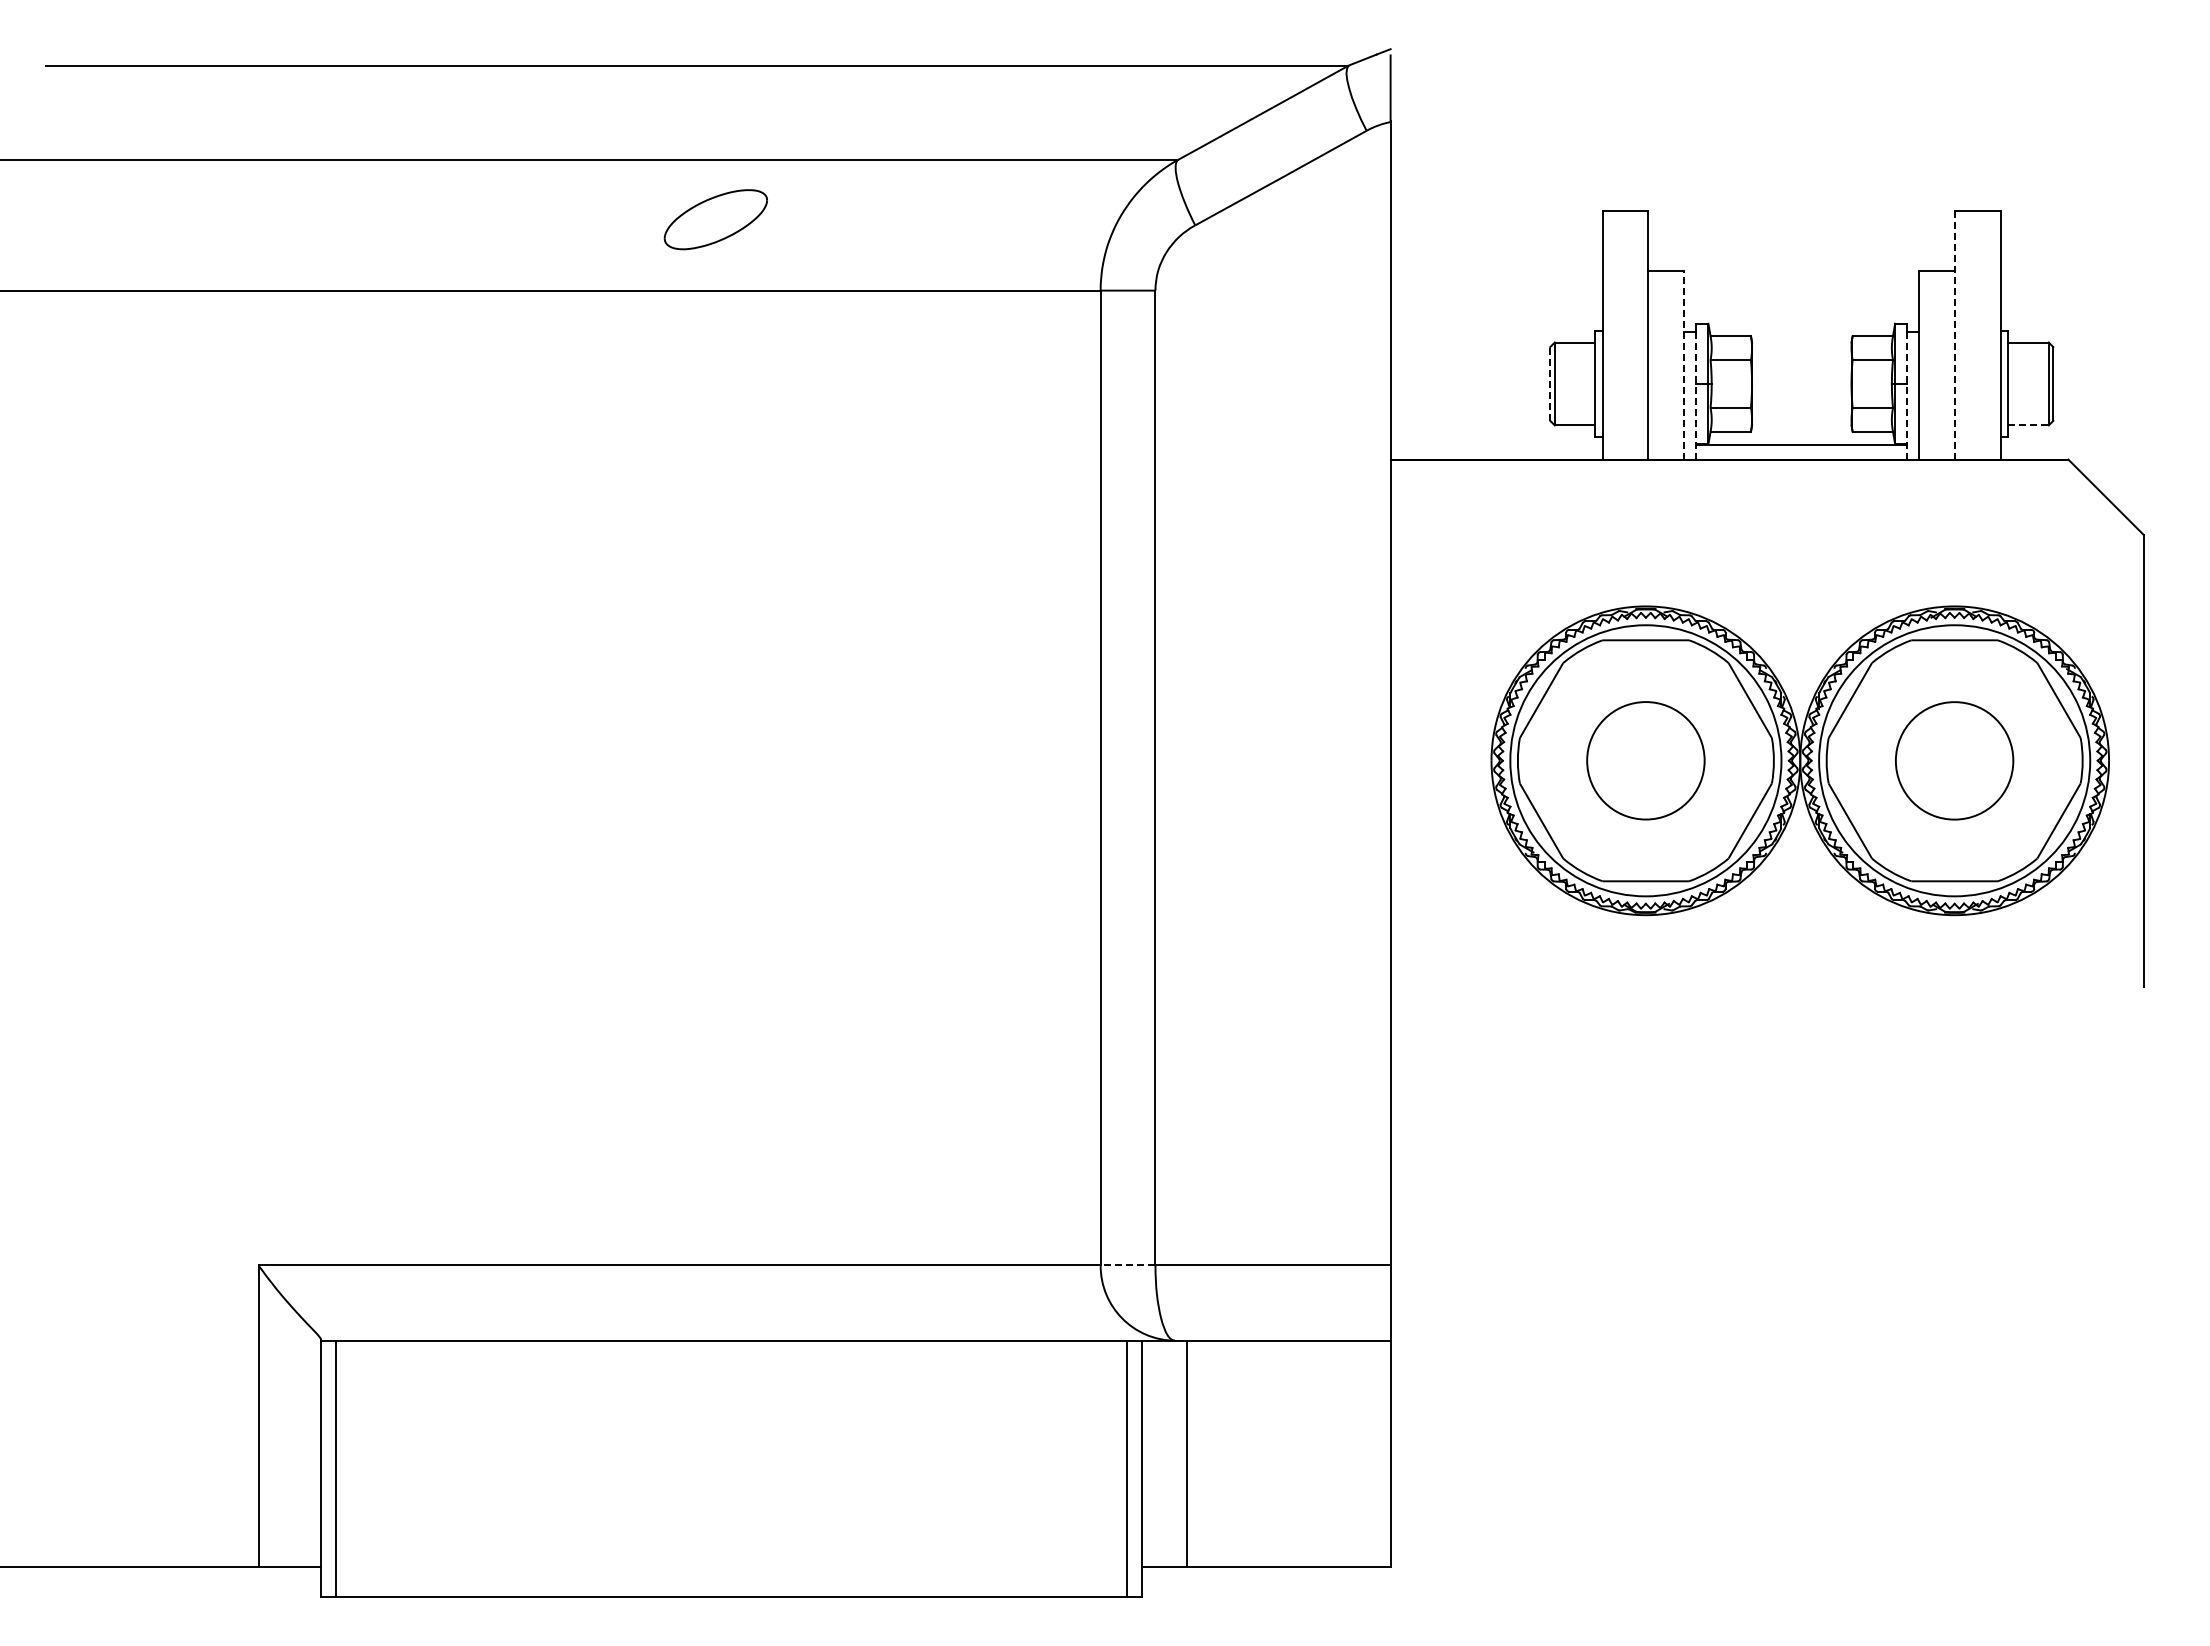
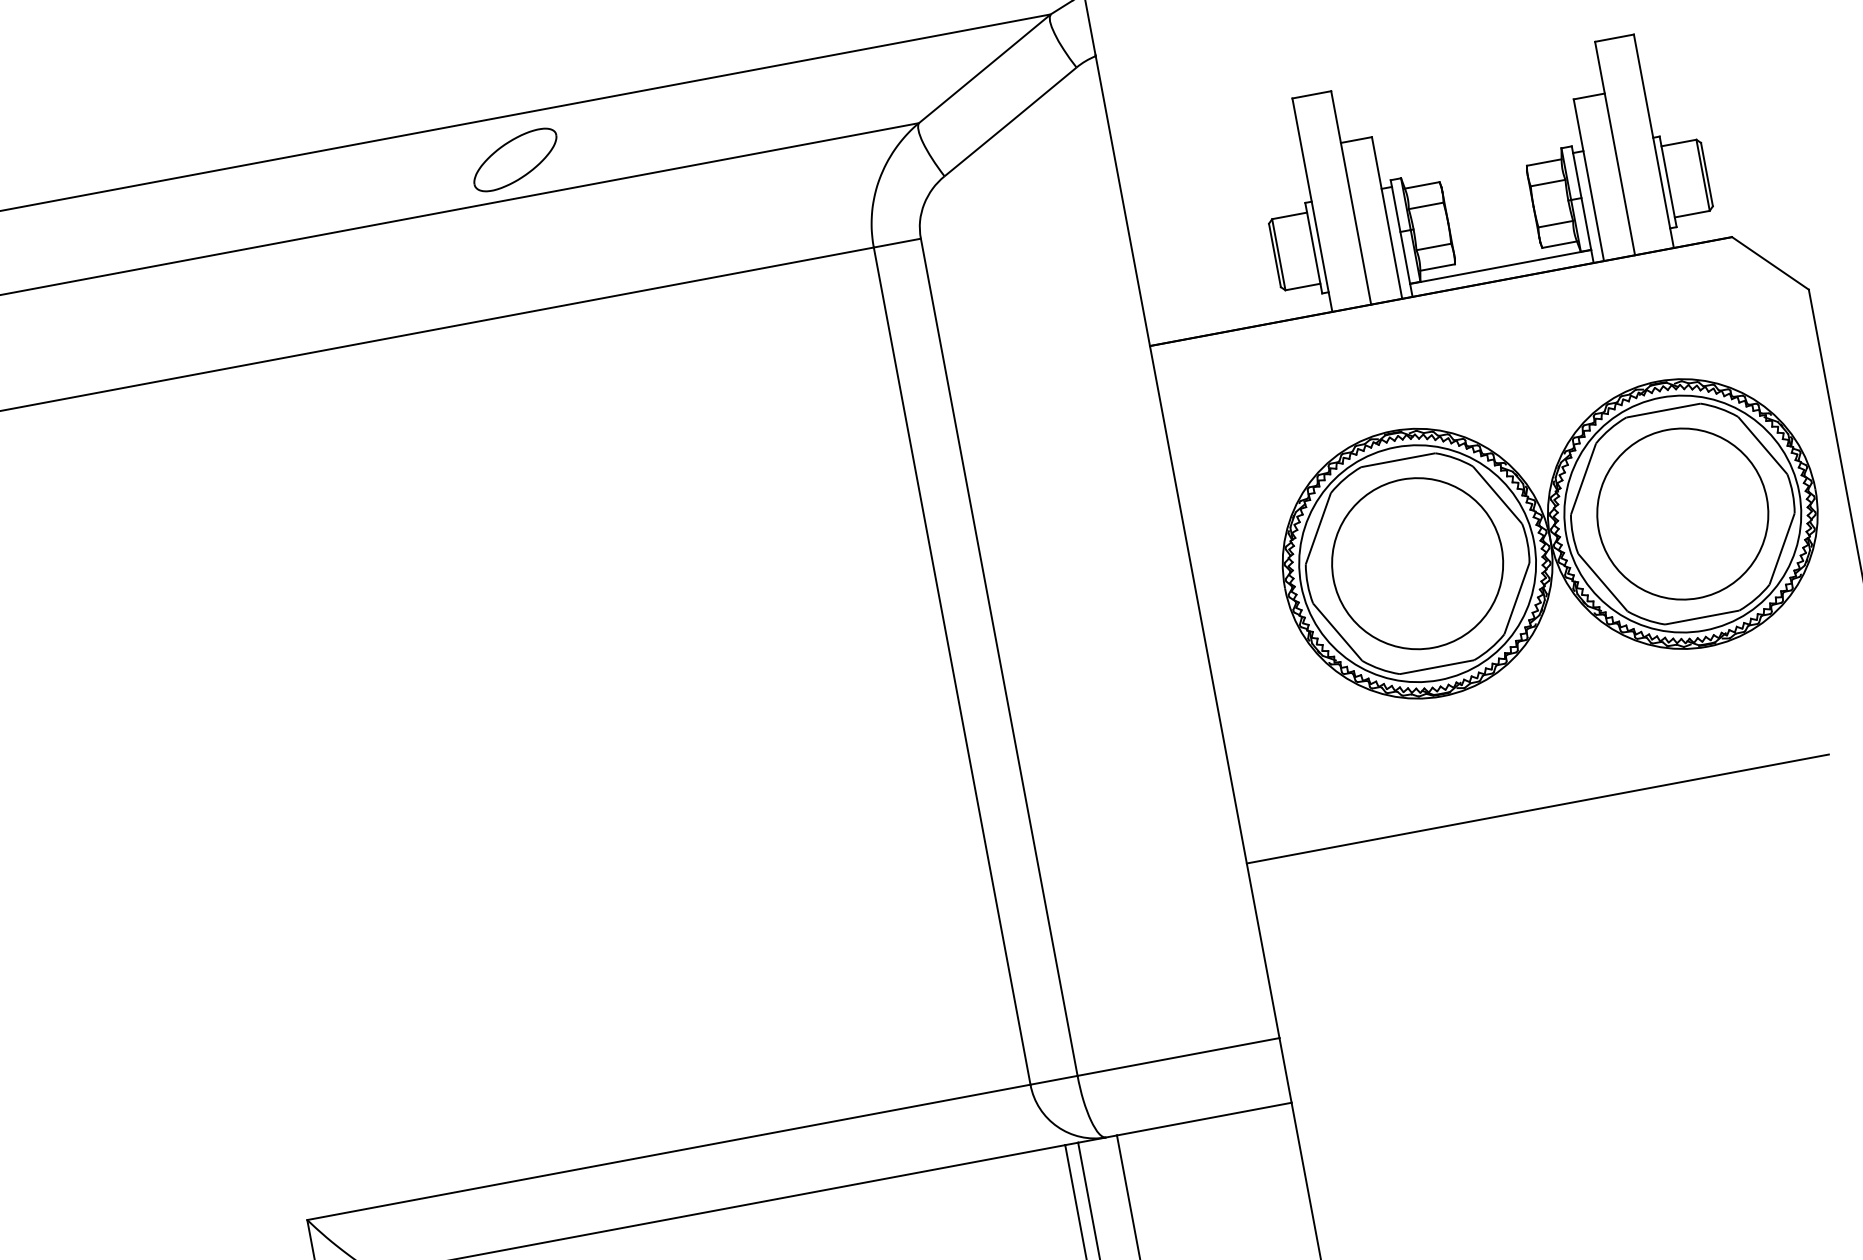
part: (715, 219) -> (515, 159), moved
line: (1955, 335) -> (1615, 148), dashed -> solid
line: (1684, 364) -> (1387, 217), dashed -> solid
line: (1550, 383) -> (1275, 255), dashed -> solid
line: (1696, 395) -> (1402, 241), dashed -> solid
line: (1907, 395) -> (1583, 207), dashed -> solid
line: (2028, 425) -> (1692, 214), dashed -> solid
circle: (1645, 760) -> (1417, 563), size x1.67
circle: (1954, 760) -> (1682, 513), size x1.67
line: (1729, 1062) -> (1537, 809), added
line: (1127, 1265) -> (1053, 1080), dashed -> solid

